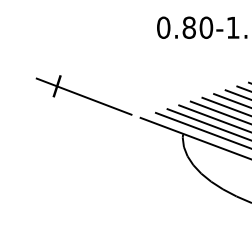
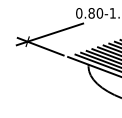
line: (102, 71) -> (49, 34), added

